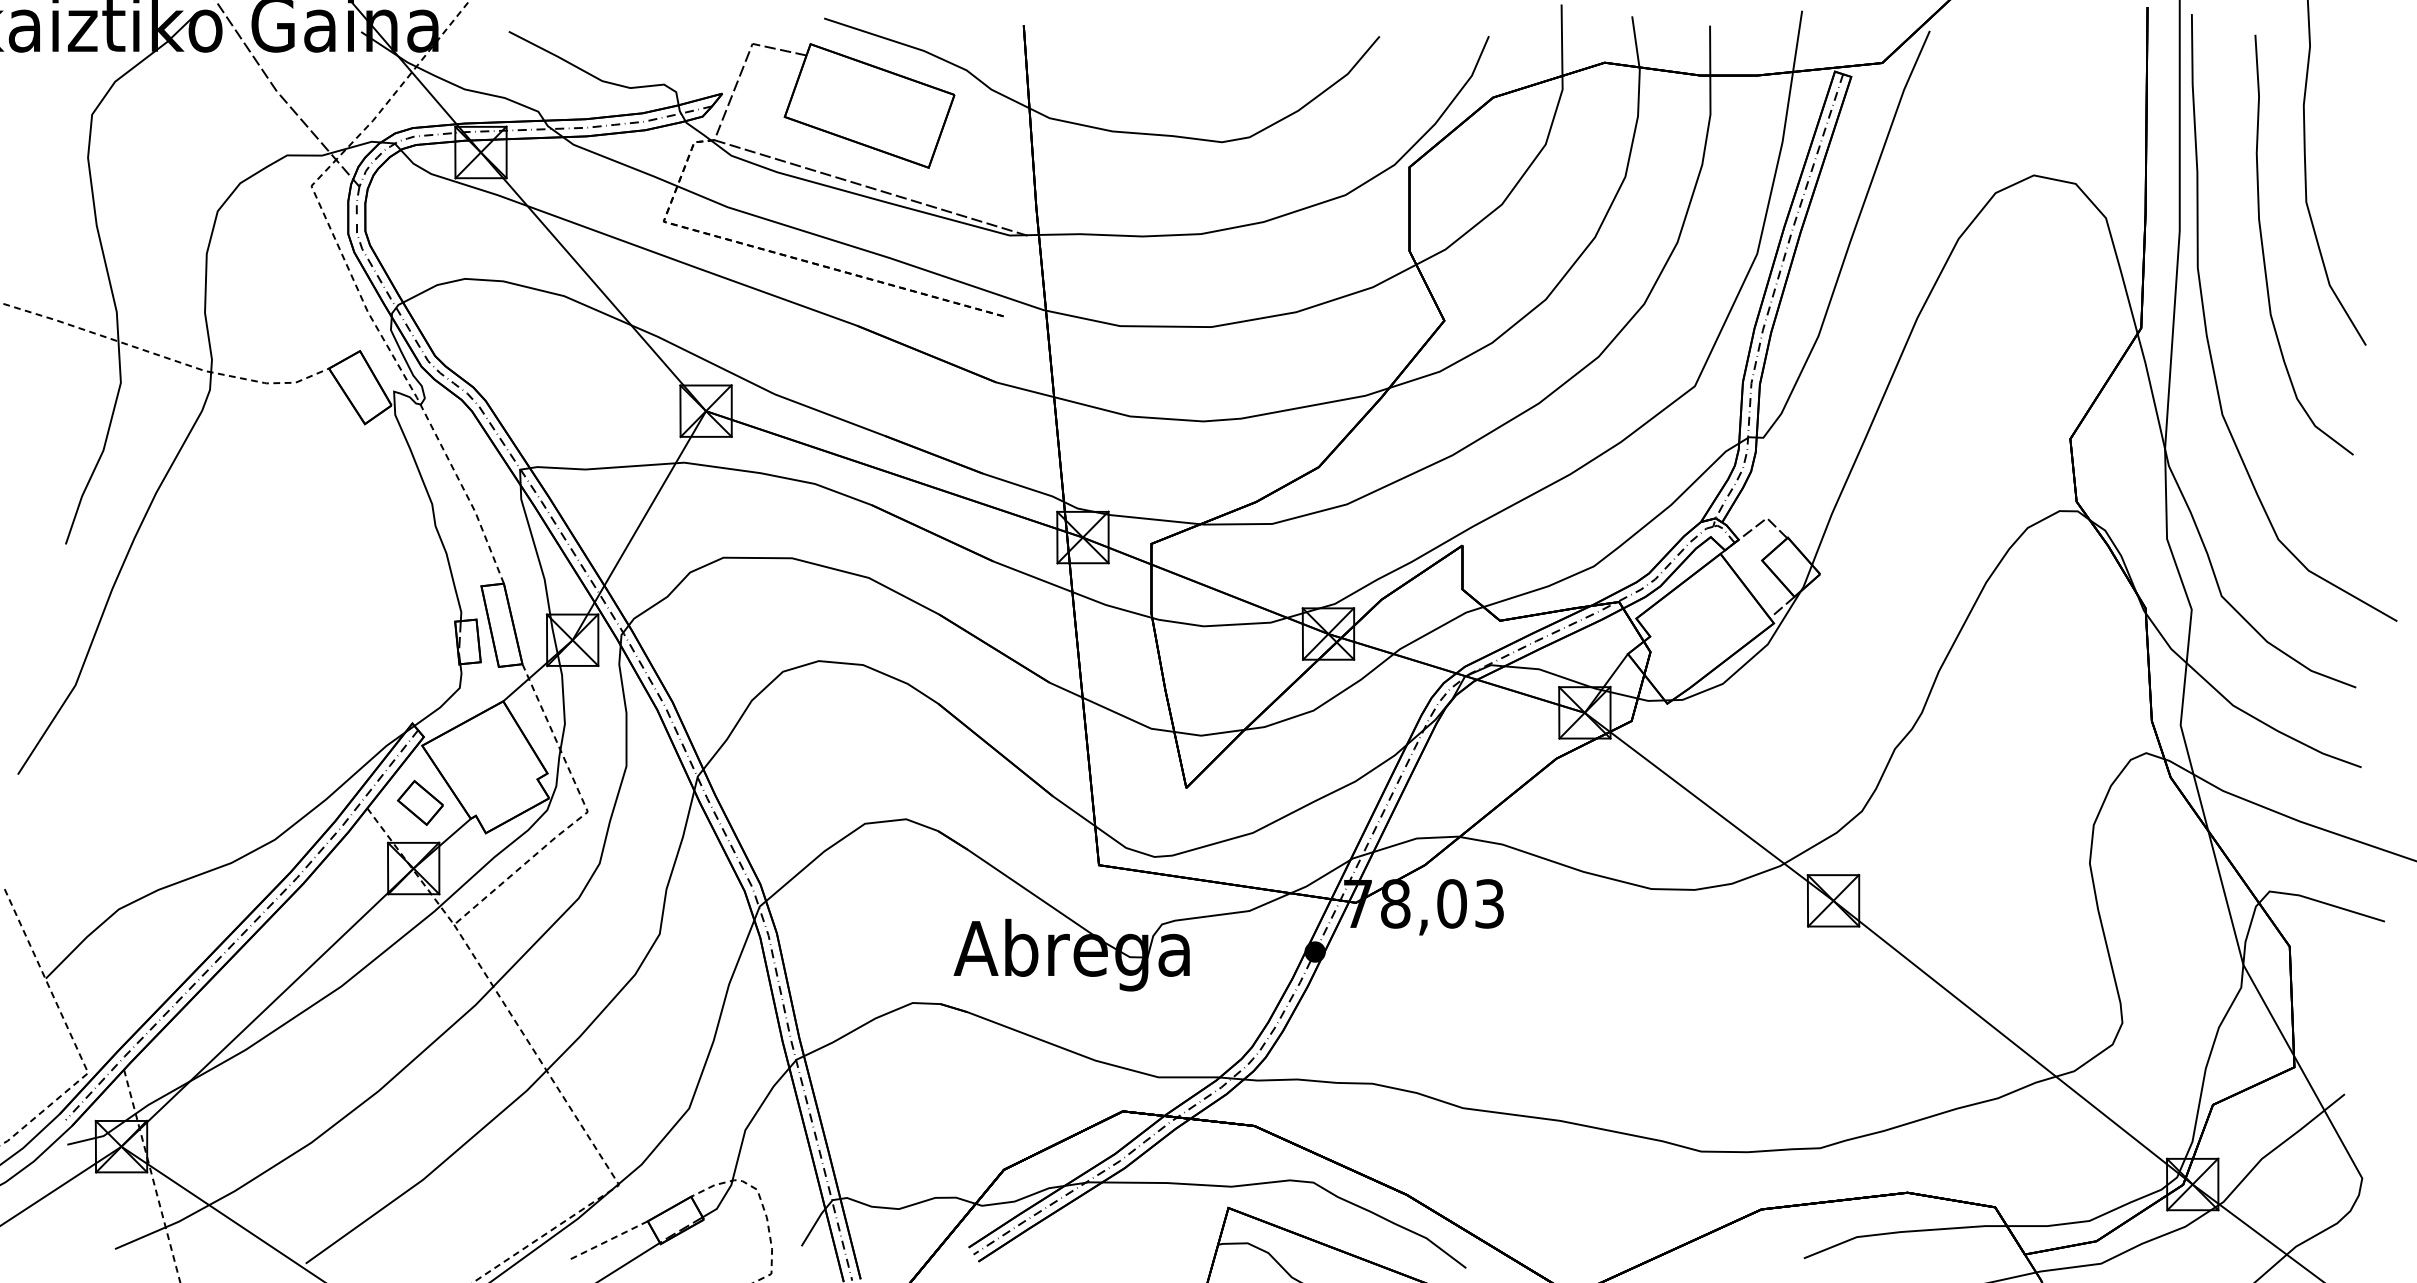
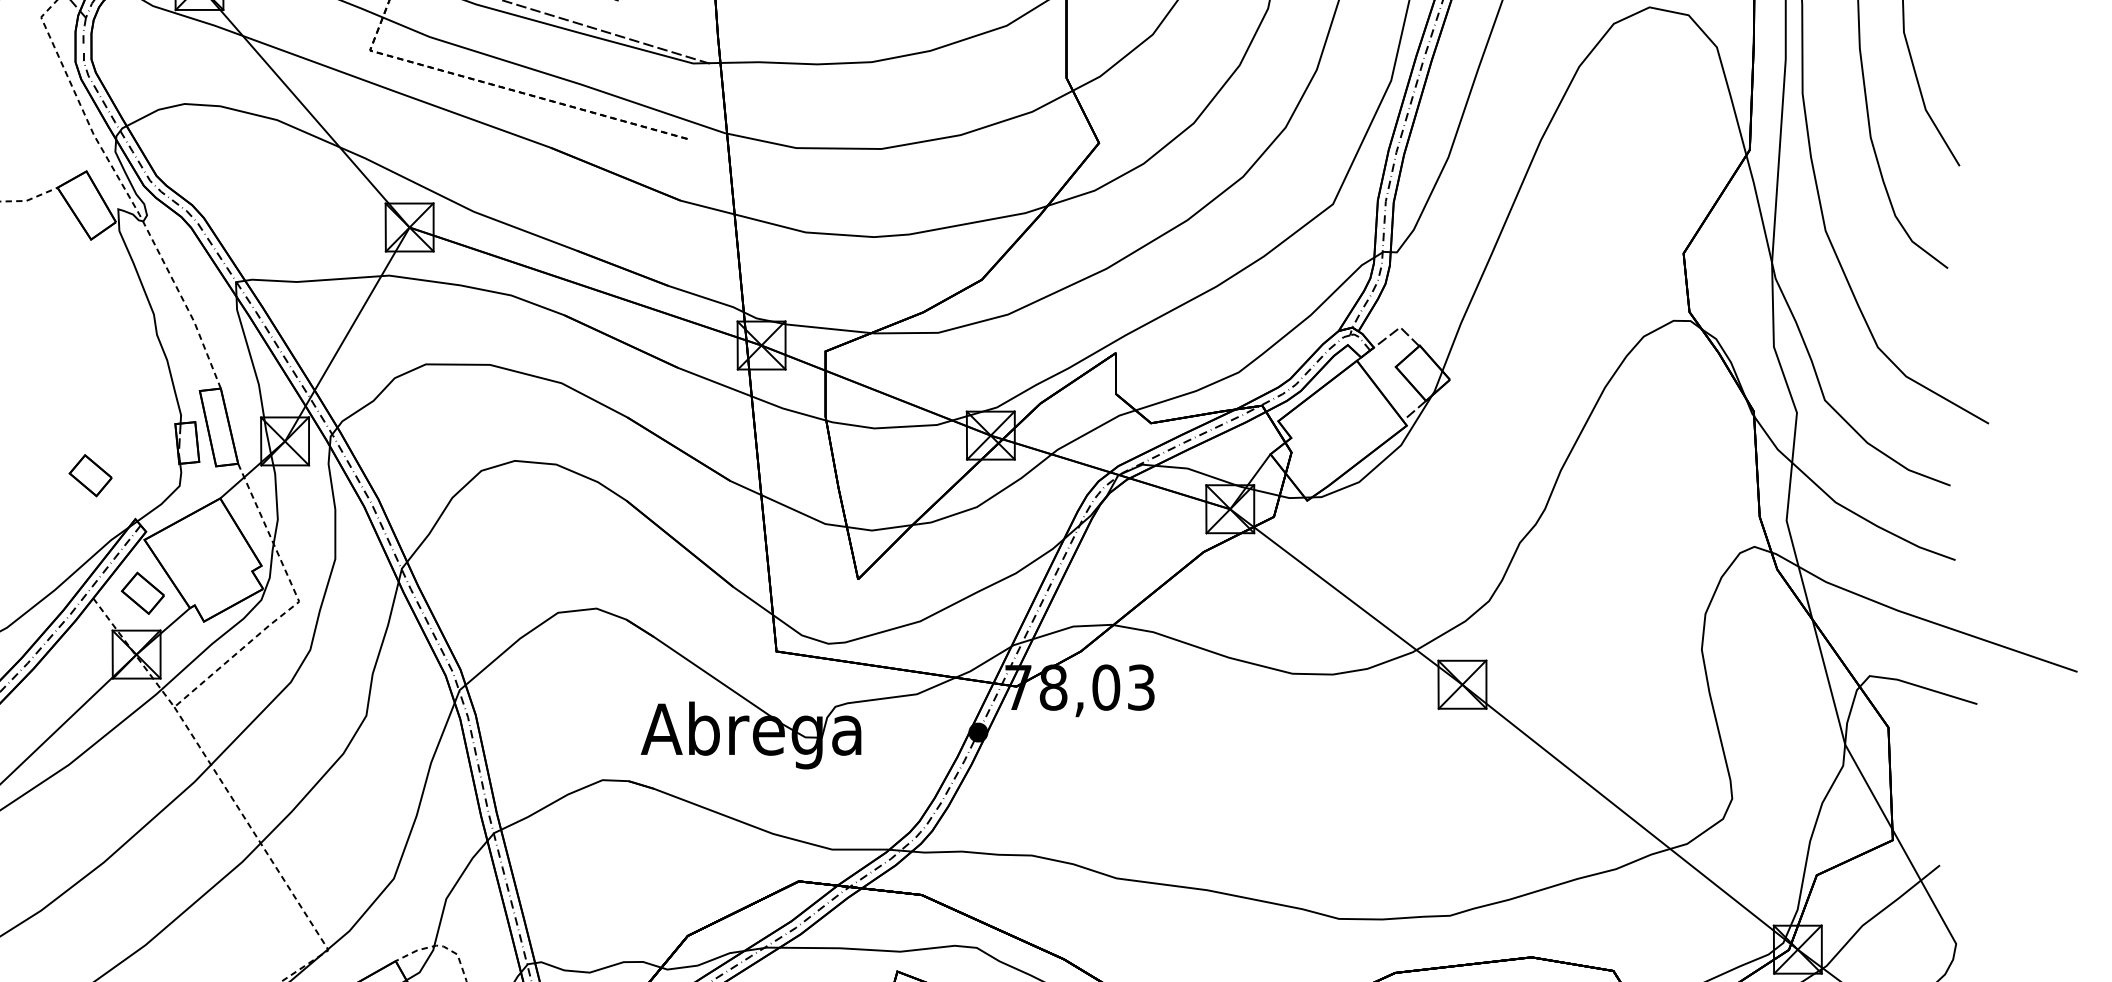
part: (364, 676) -> (90, 475), added

